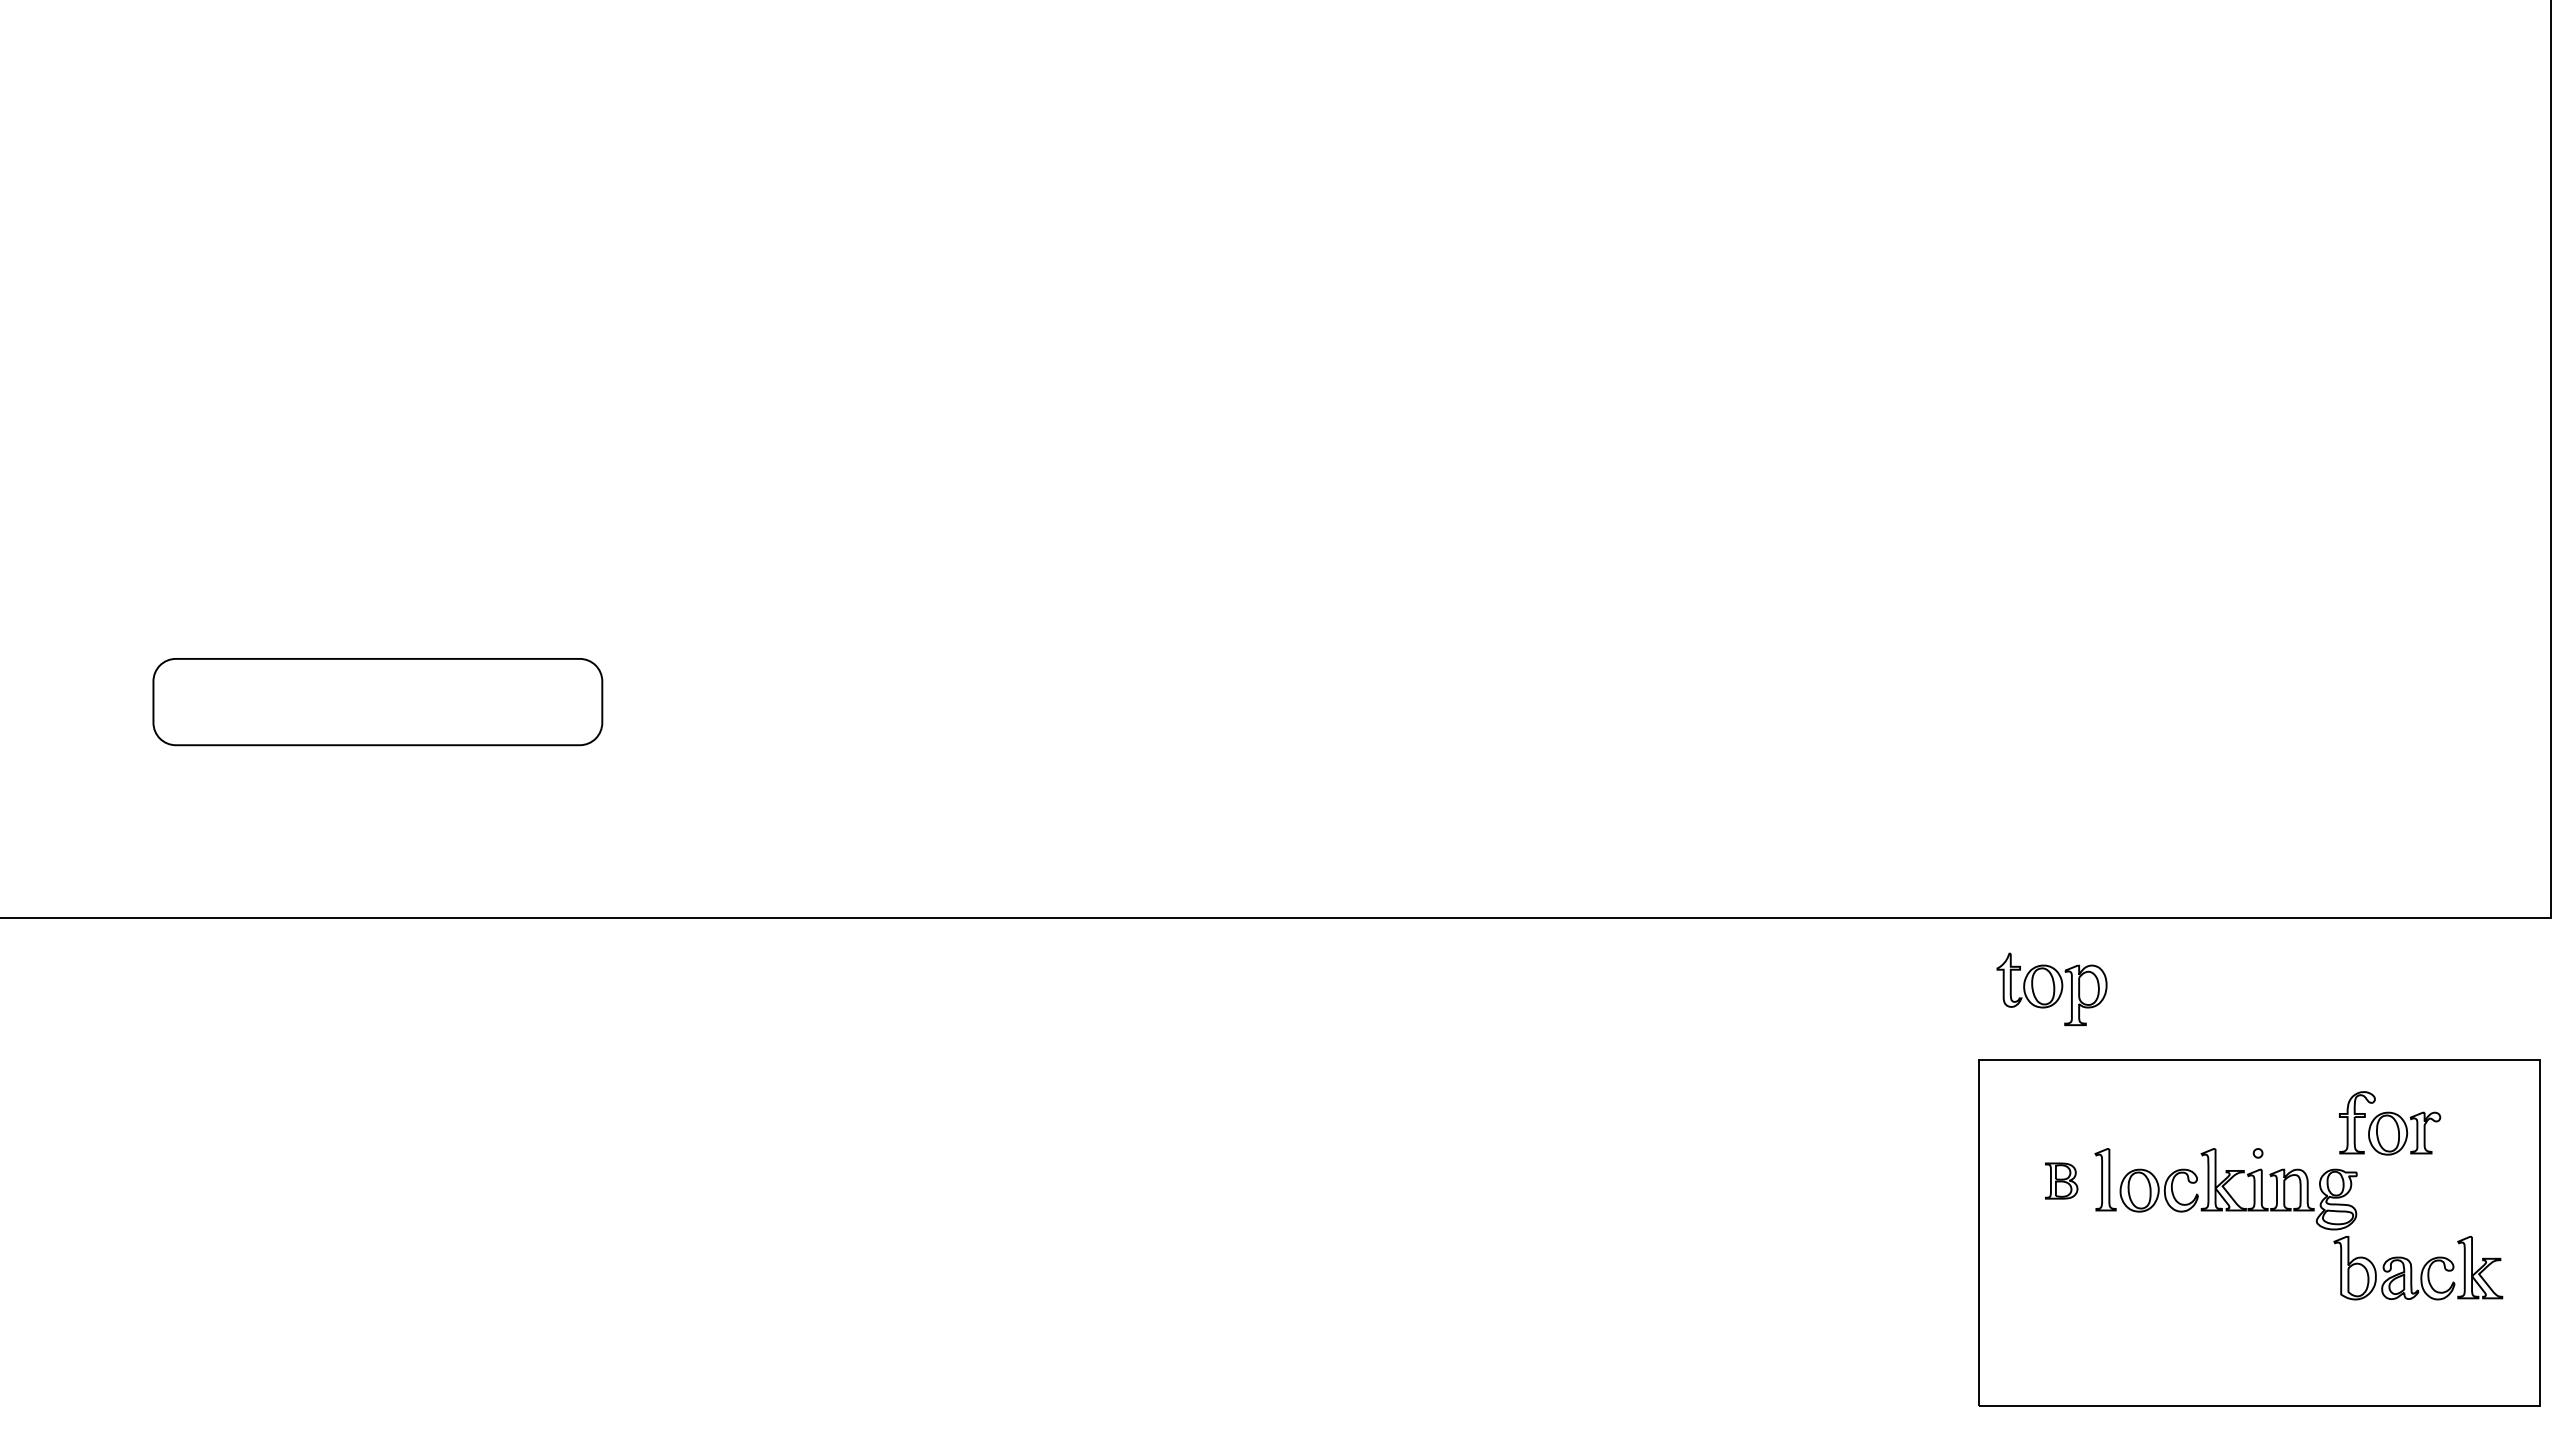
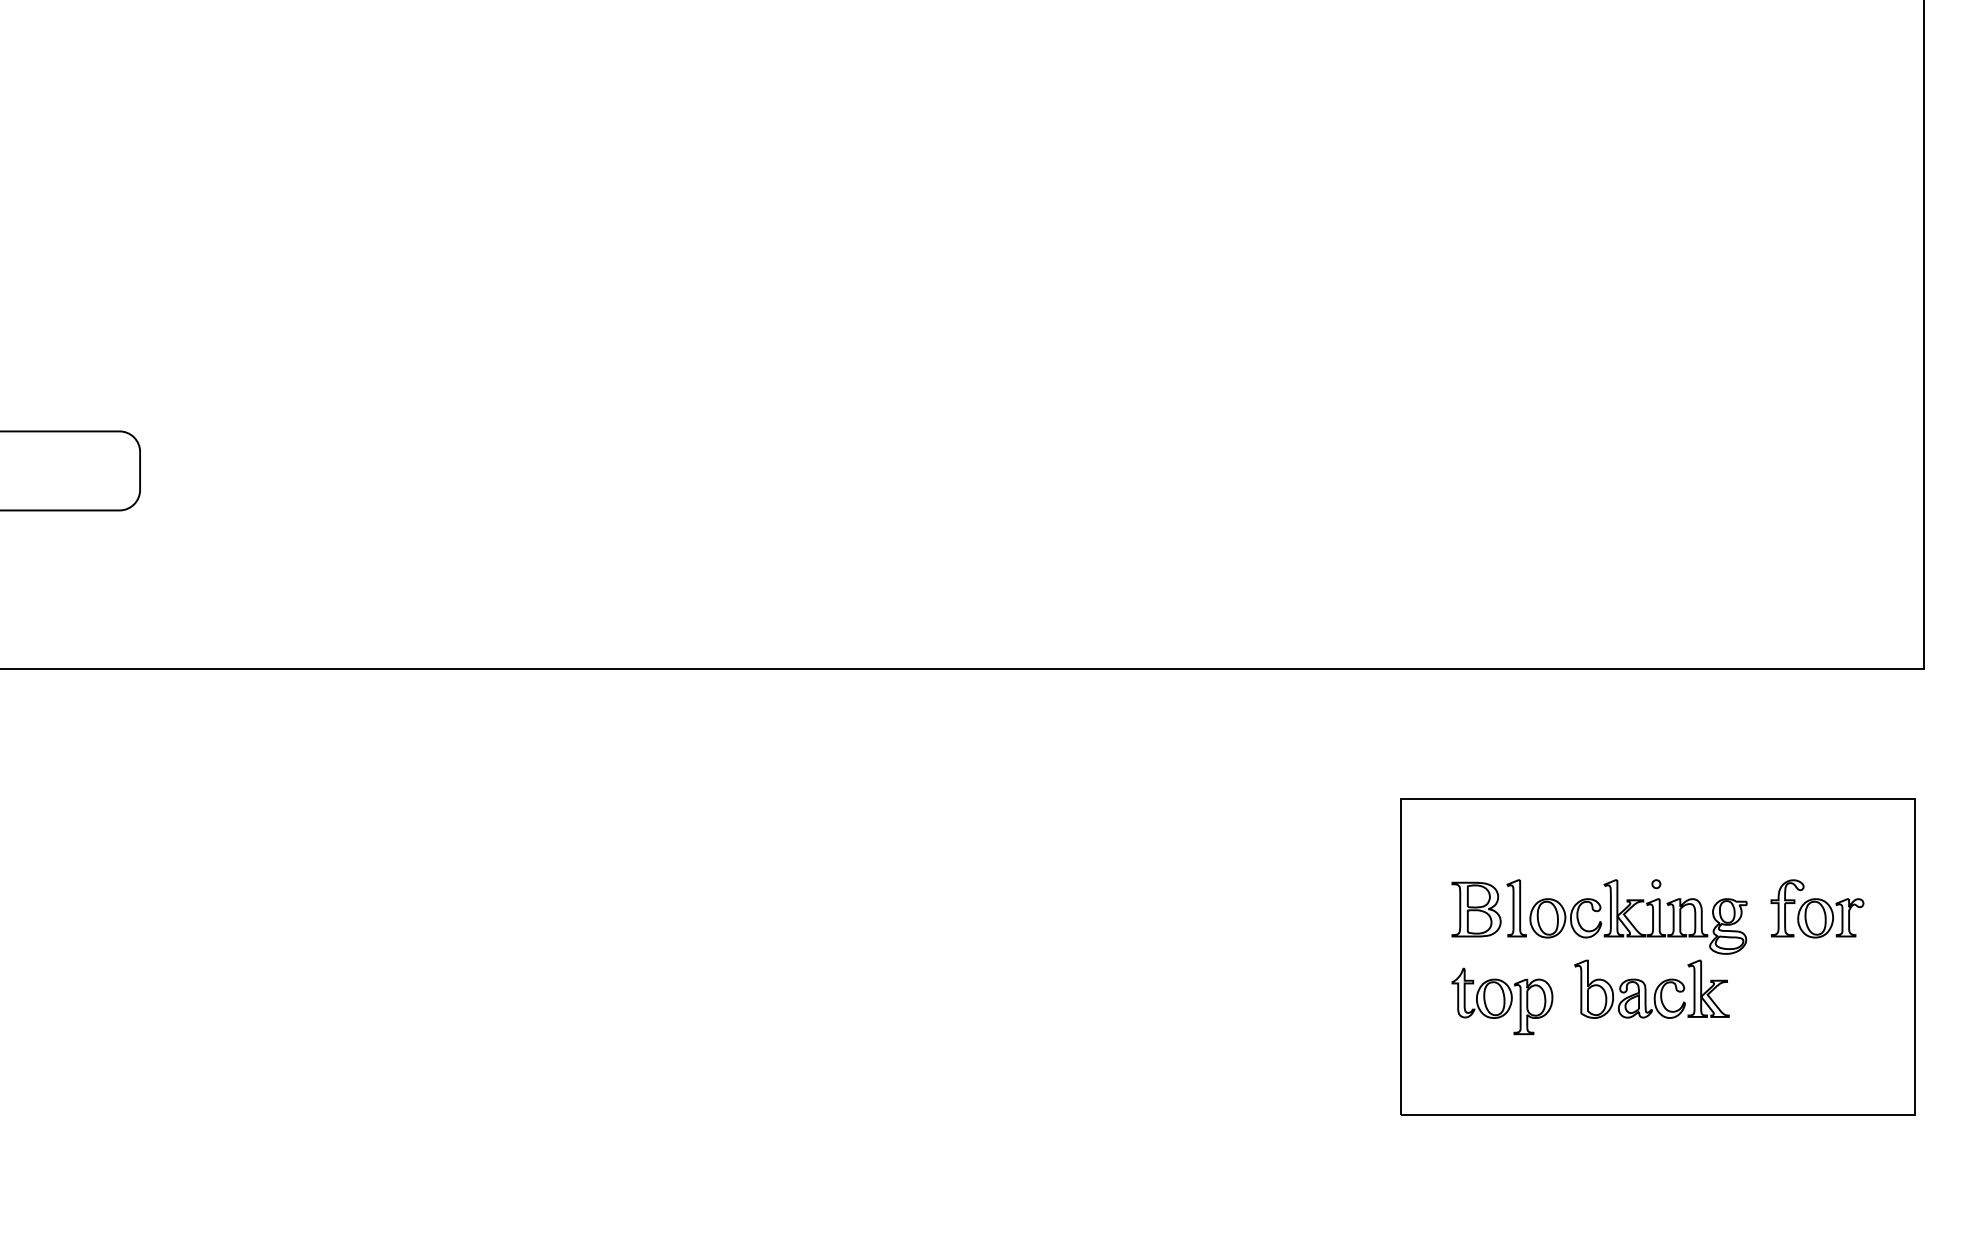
part: (2051, 988) -> (1501, 1000), moved
part: (2390, 1123) -> (1817, 909), moved
part: (2061, 1180) -> (1476, 909), size x1.67
part: (2418, 1268) -> (1652, 989), moved

